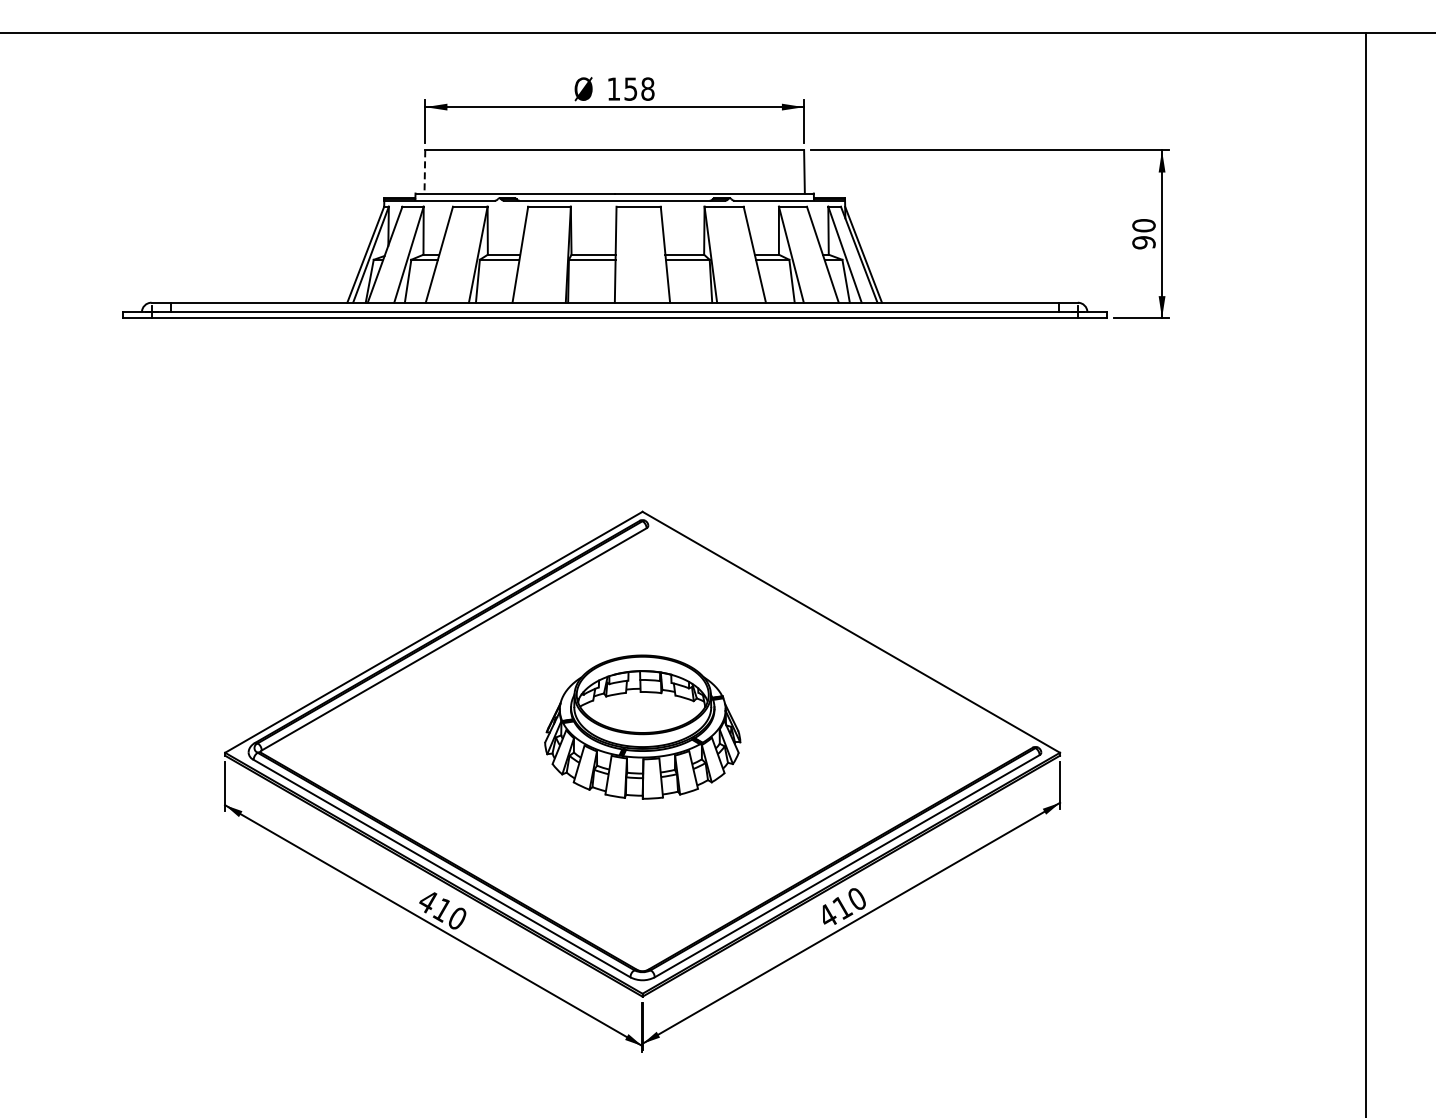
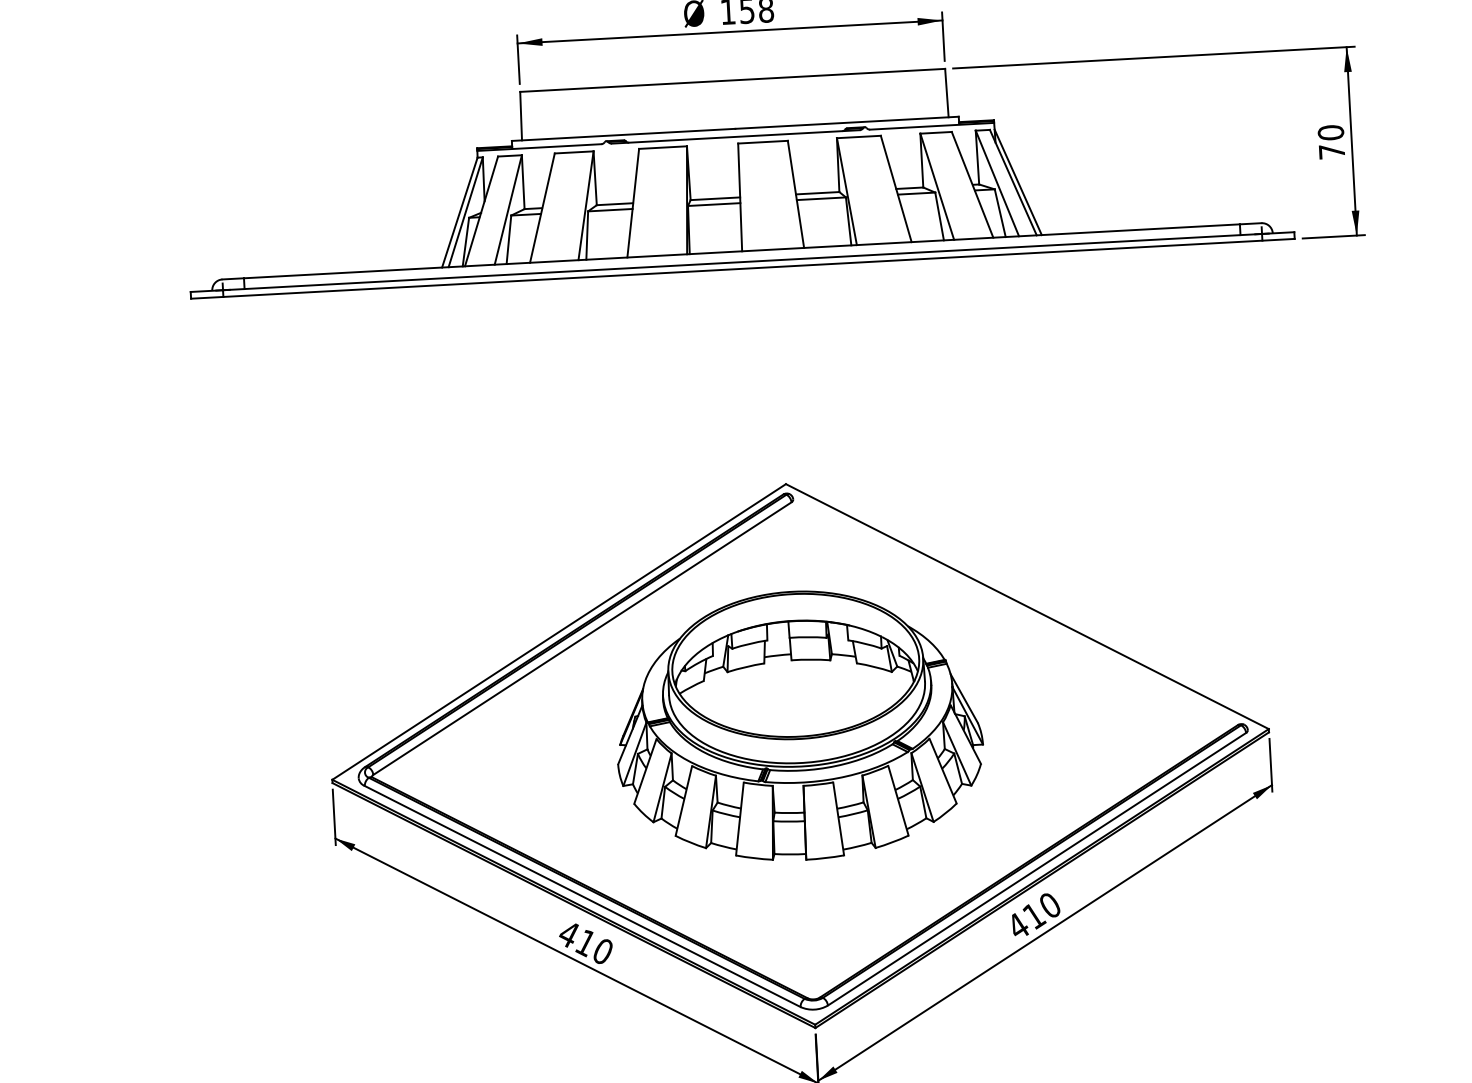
line: (424, 171) -> (520, 115), dashed -> solid
text: (1143, 242) -> (1331, 151), 90 -> 70
part: (642, 726) -> (798, 724), size x1.67

